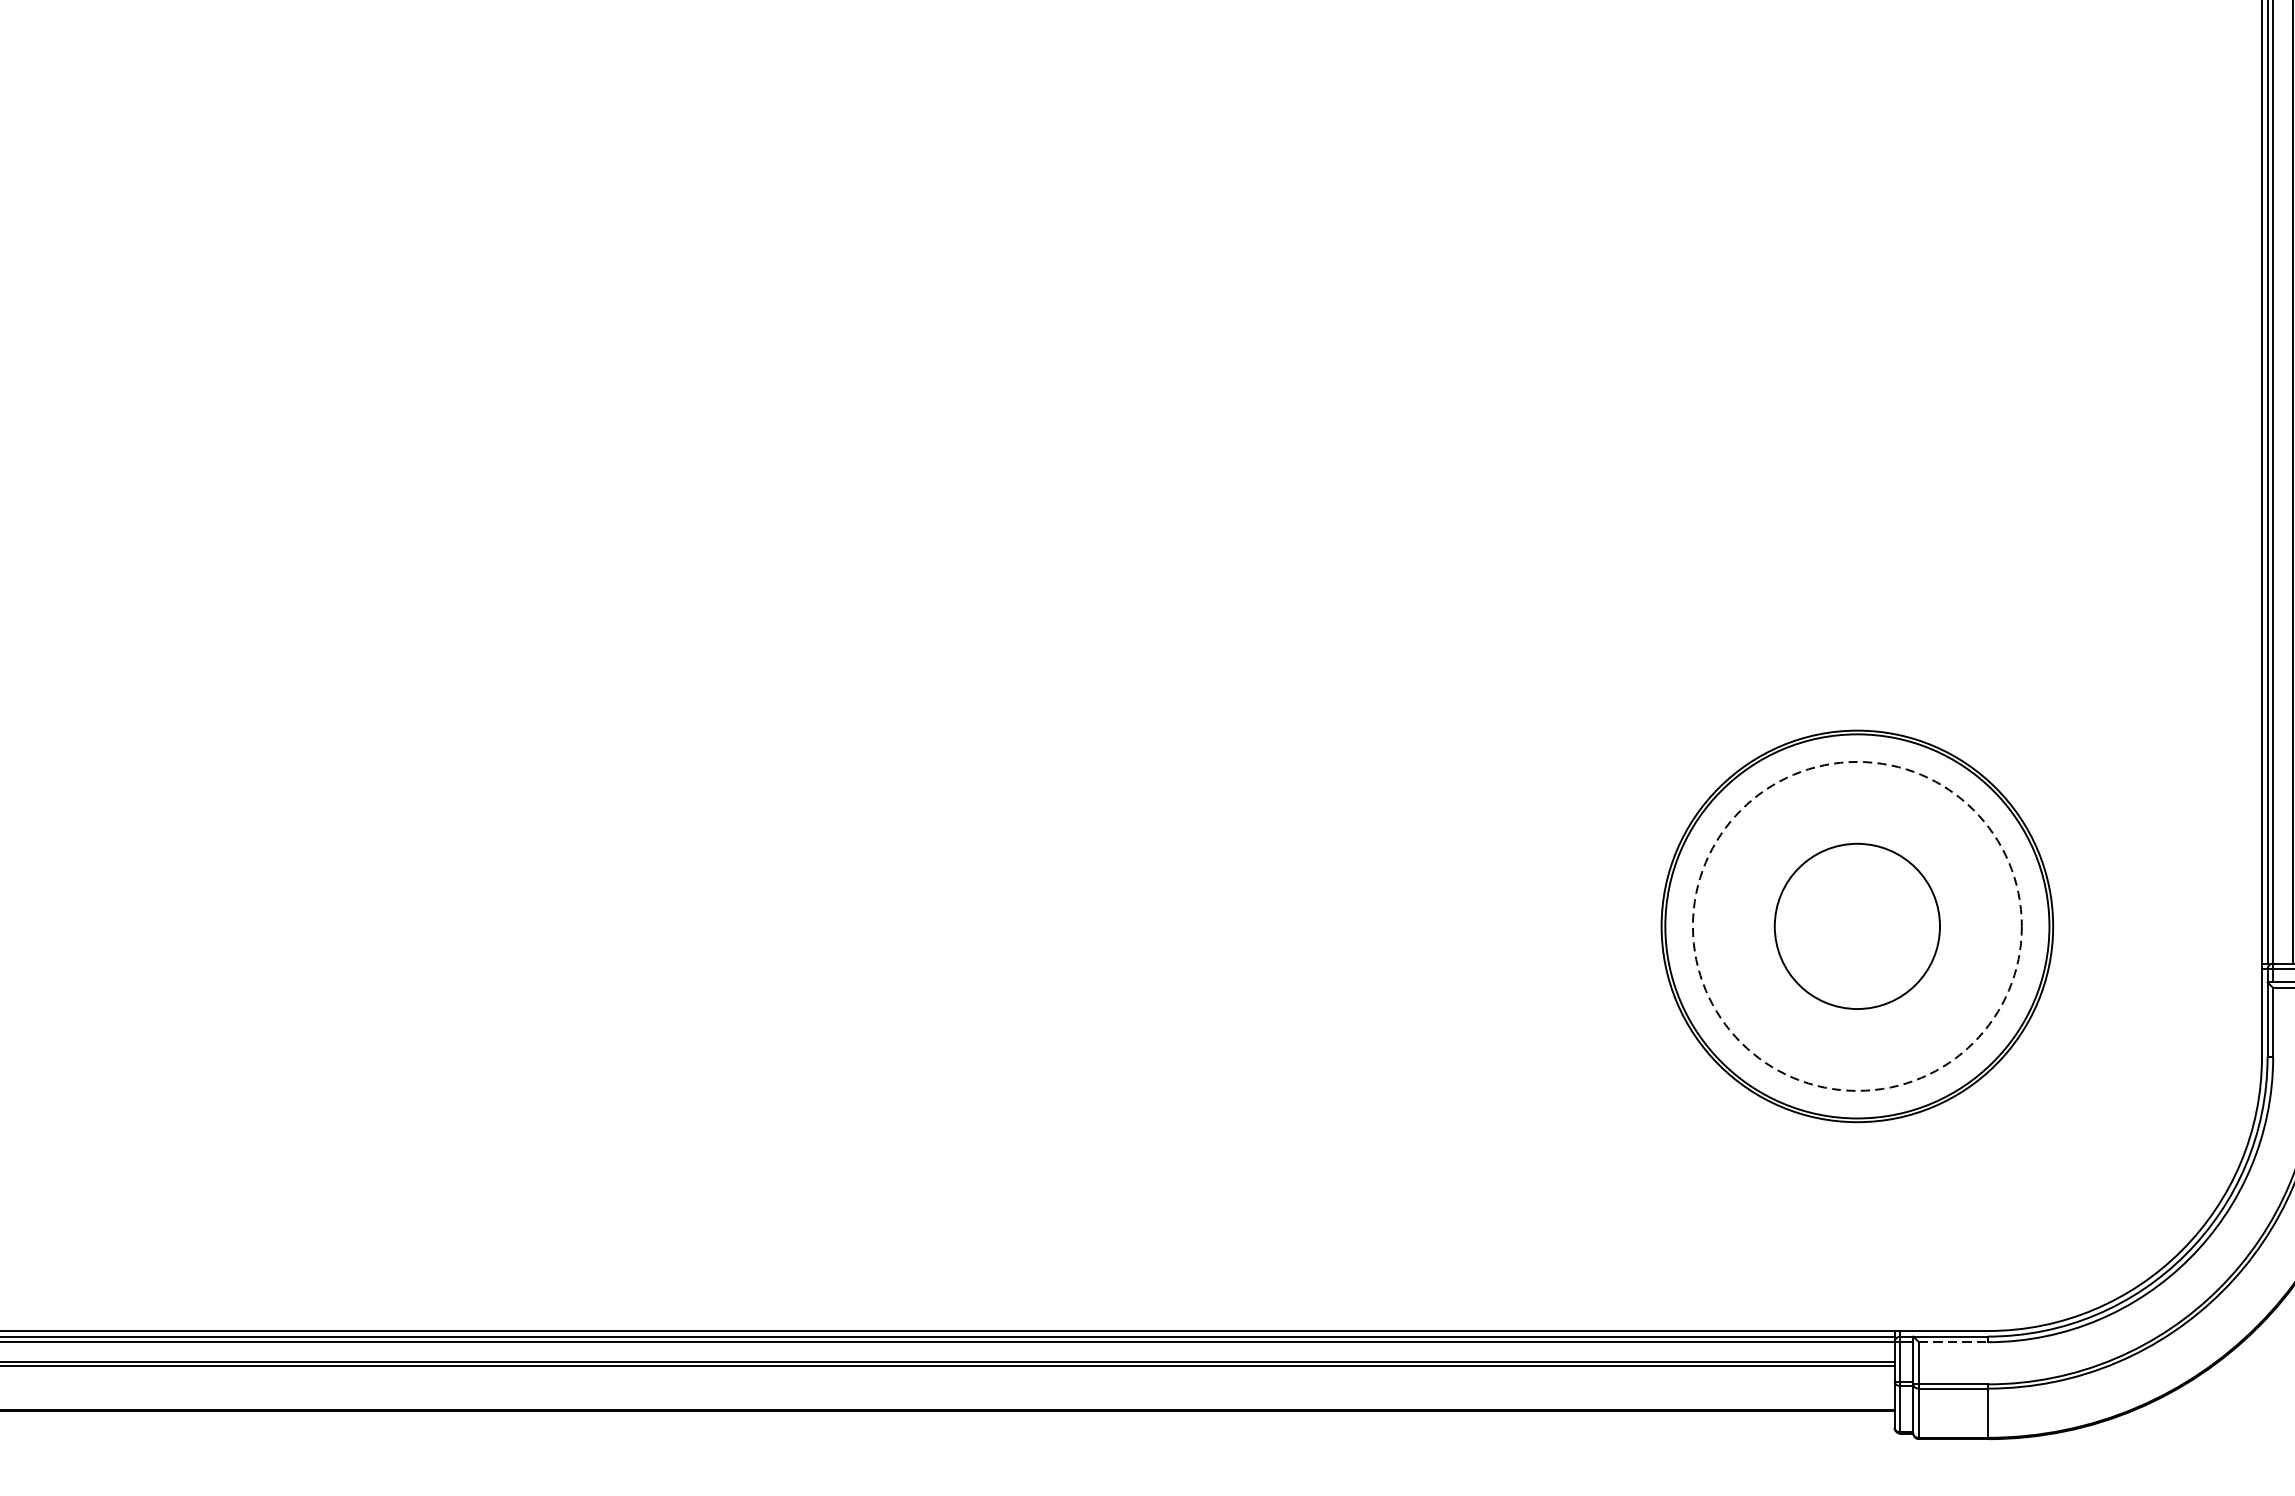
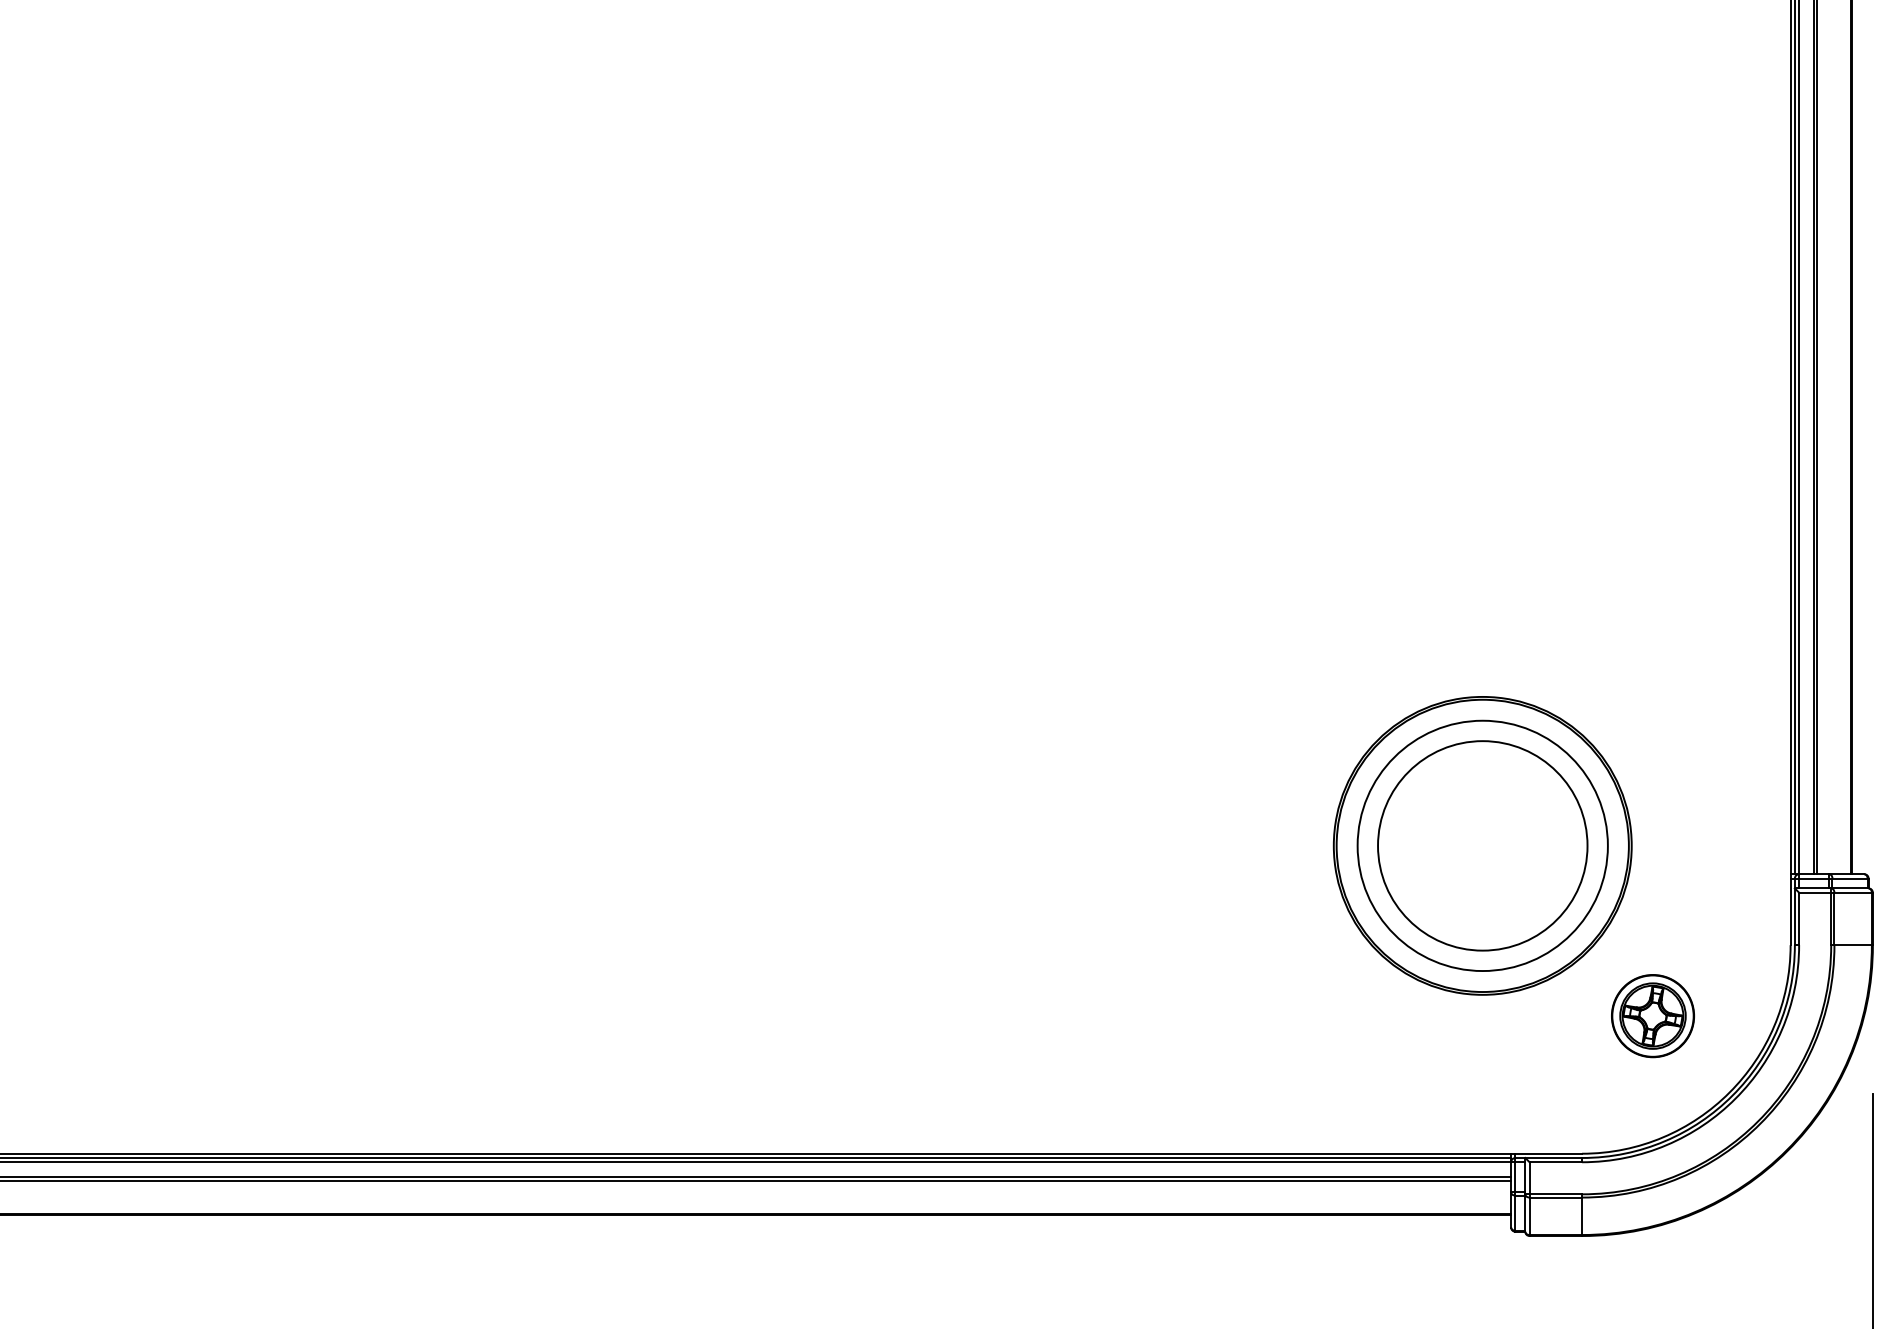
circle: (1857, 925) -> (1482, 845), dashed -> solid
circle: (1857, 925) -> (1482, 845), size x1.67
part: (2080, 1150) -> (1652, 1016), added
line: (1954, 1342) -> (1556, 1162), dashed -> solid

